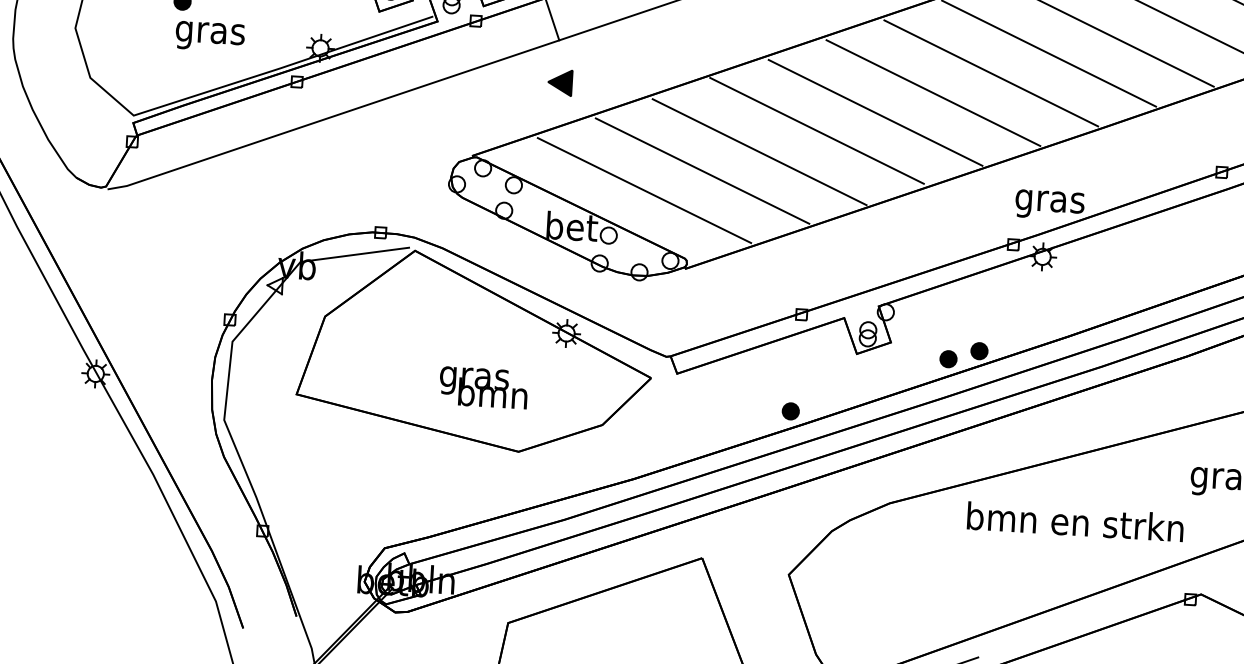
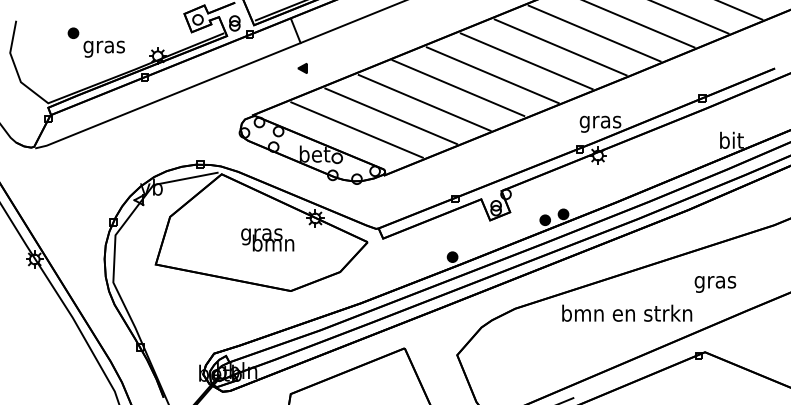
text: (208, 35) -> (103, 48), moved
part: (559, 82) -> (302, 68), size x0.62
text: (483, 387) -> (267, 239), moved

